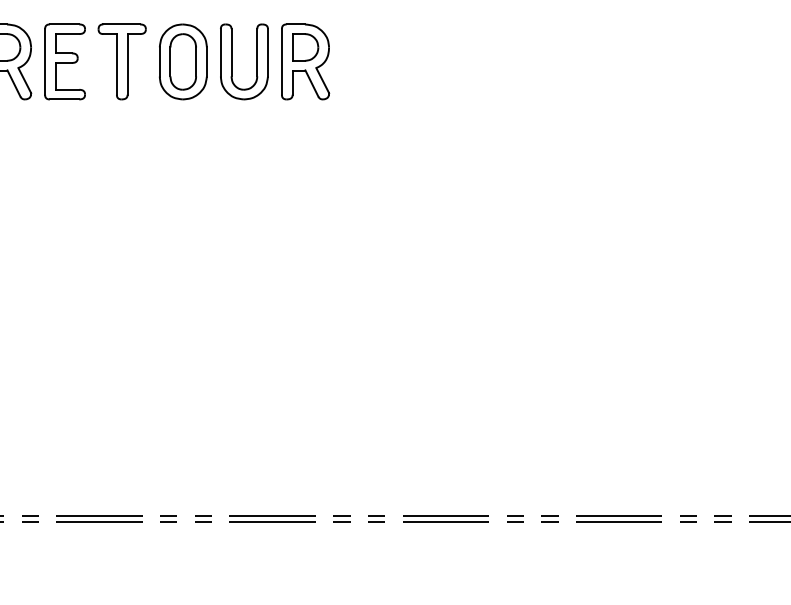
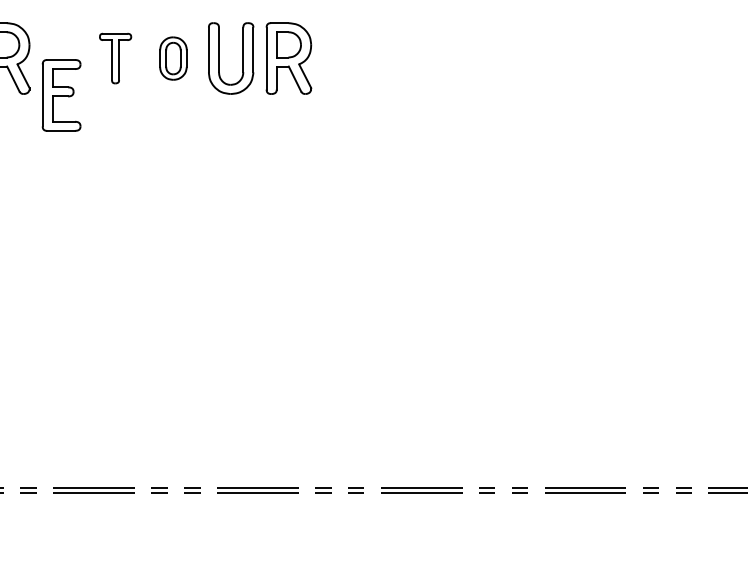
part: (64, 61) -> (61, 95), moved
part: (121, 61) -> (114, 58), size x0.7
part: (183, 61) -> (173, 58), size x0.6

